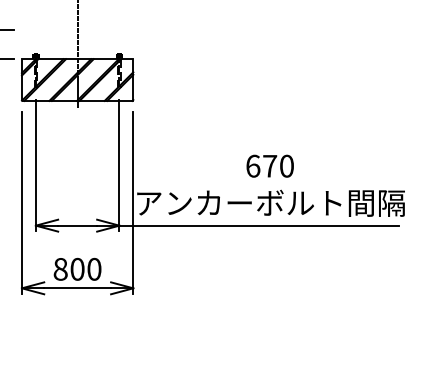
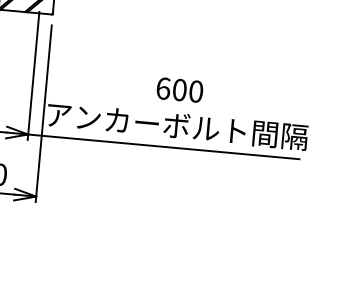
text: (270, 165) -> (180, 89), 670 -> 600

